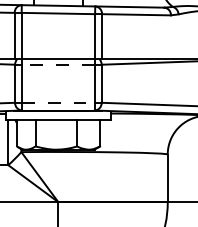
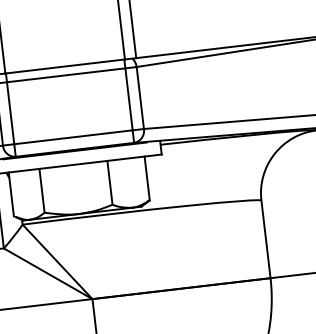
line: (57, 64) -> (64, 75), dashed -> solid
line: (58, 102) -> (73, 136), dashed -> solid

